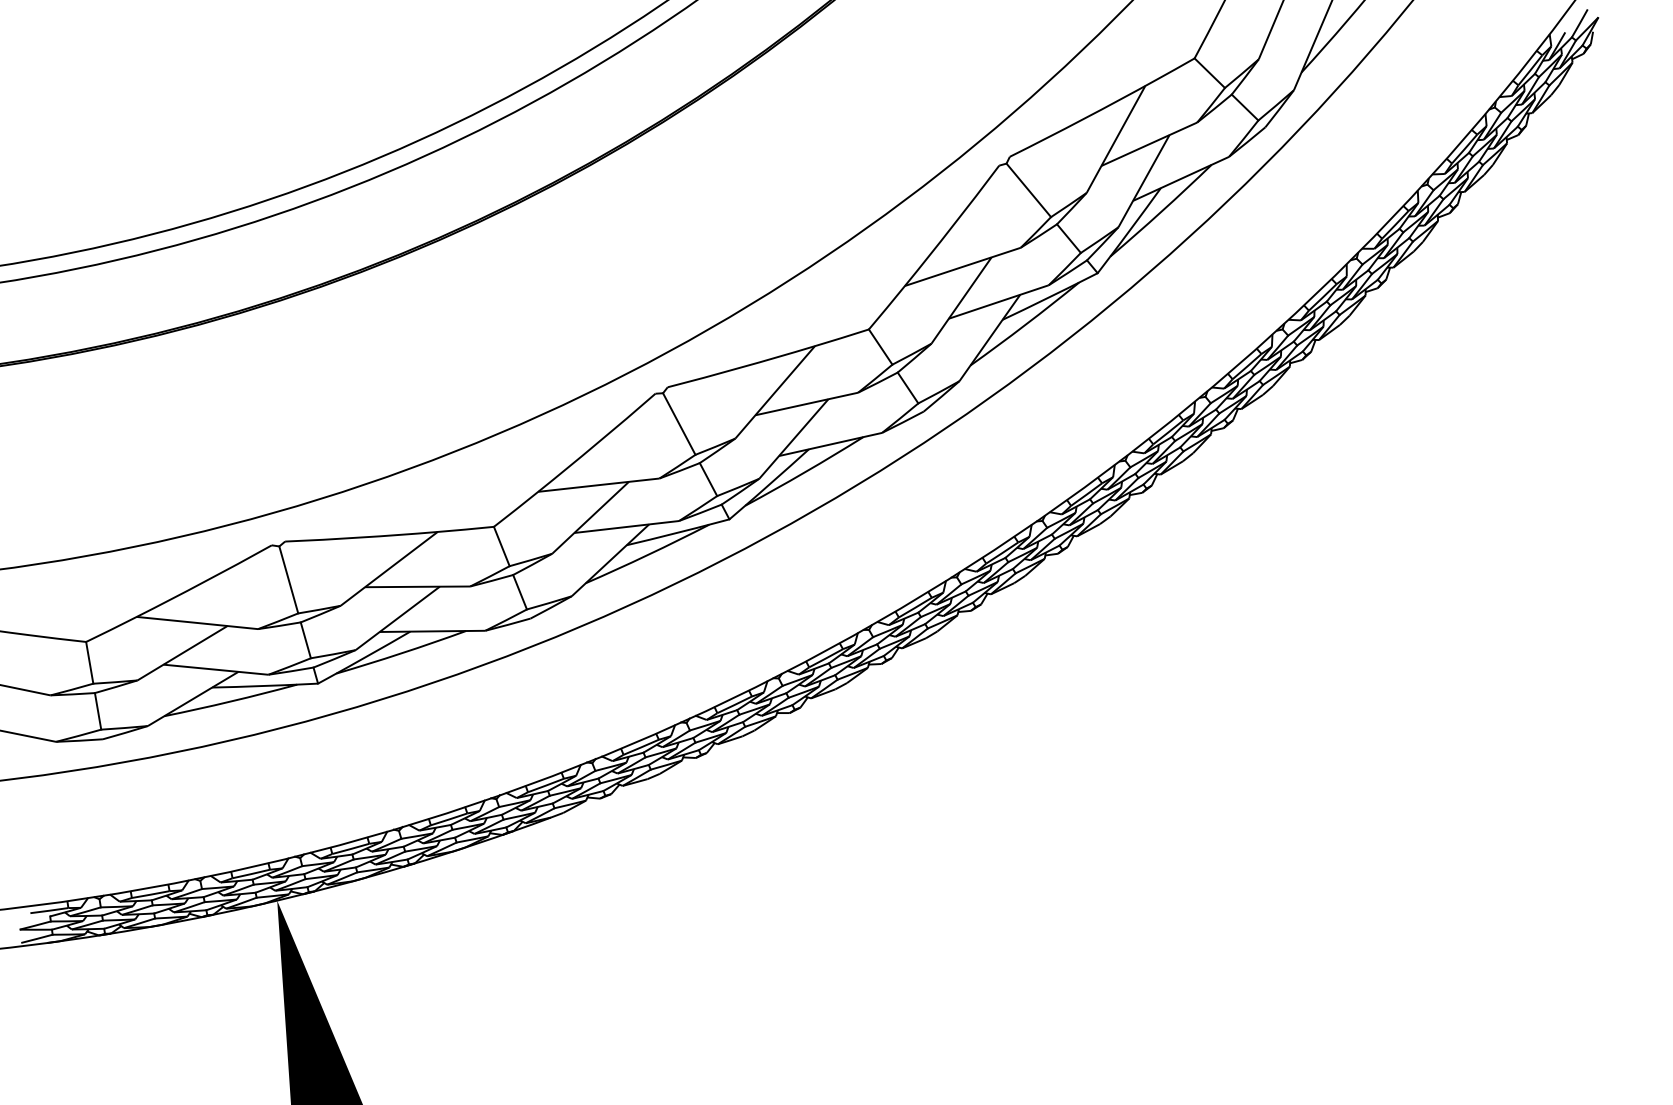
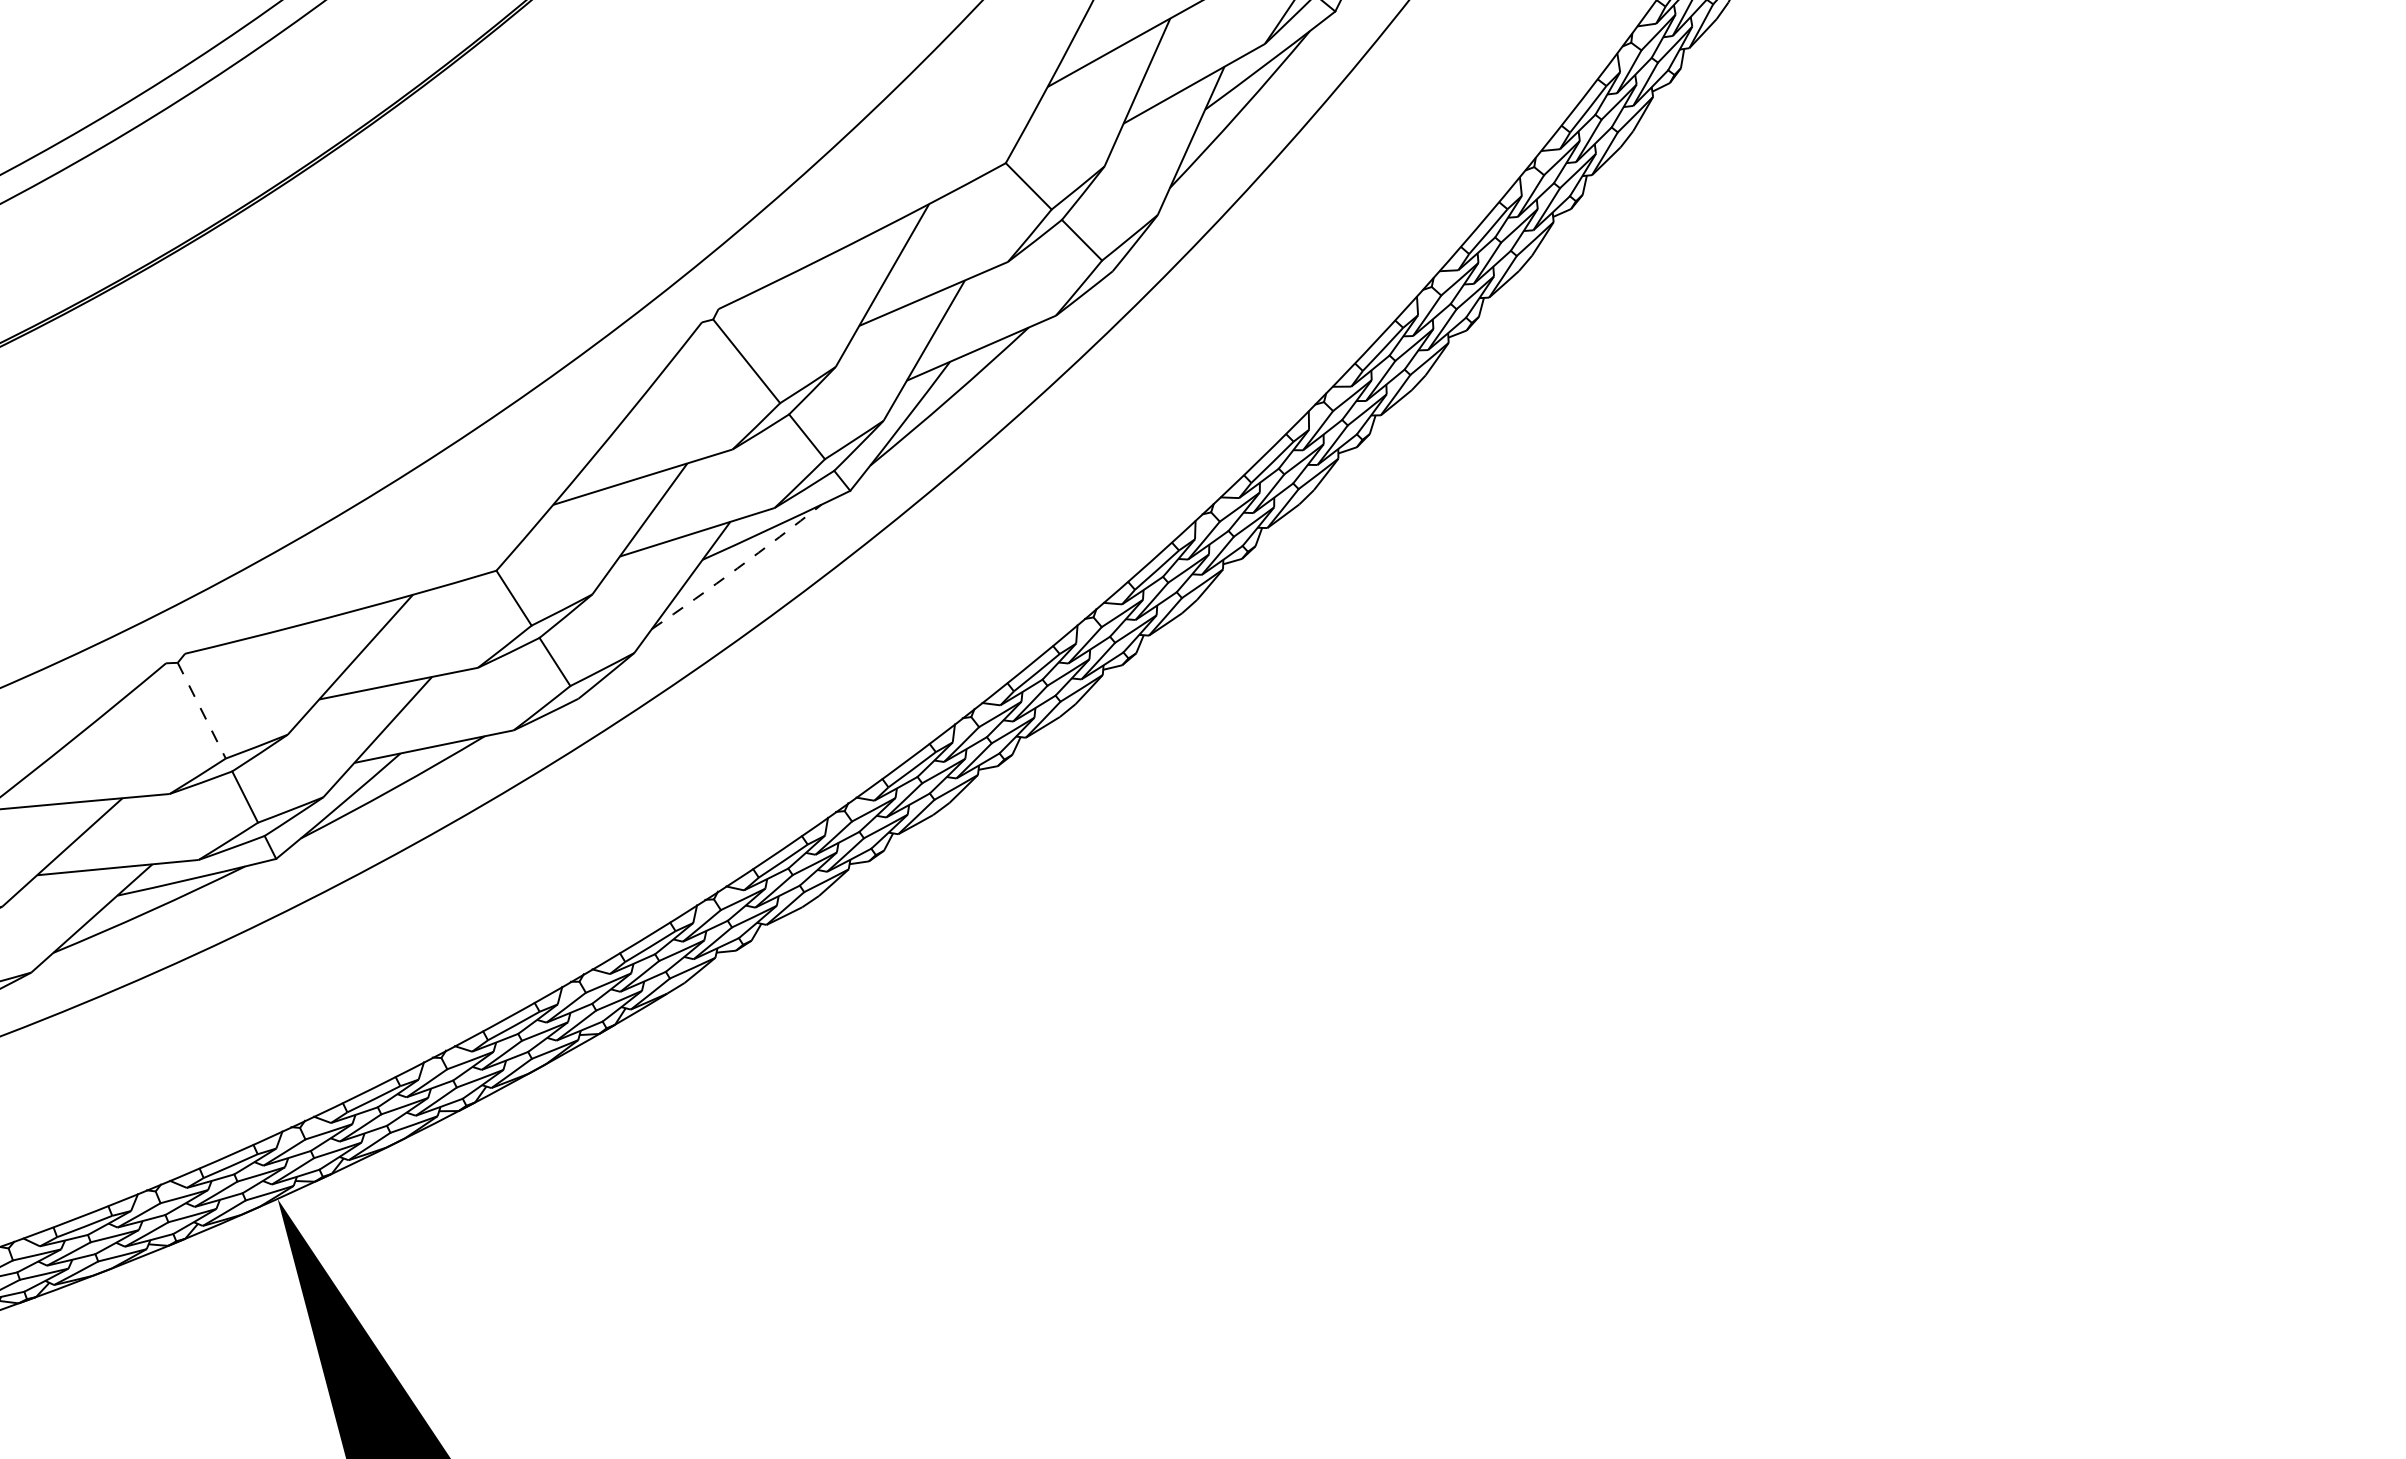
arc: (648, 554) -> (738, 567), solid -> dashed
line: (288, 579) -> (201, 710), solid -> dashed

